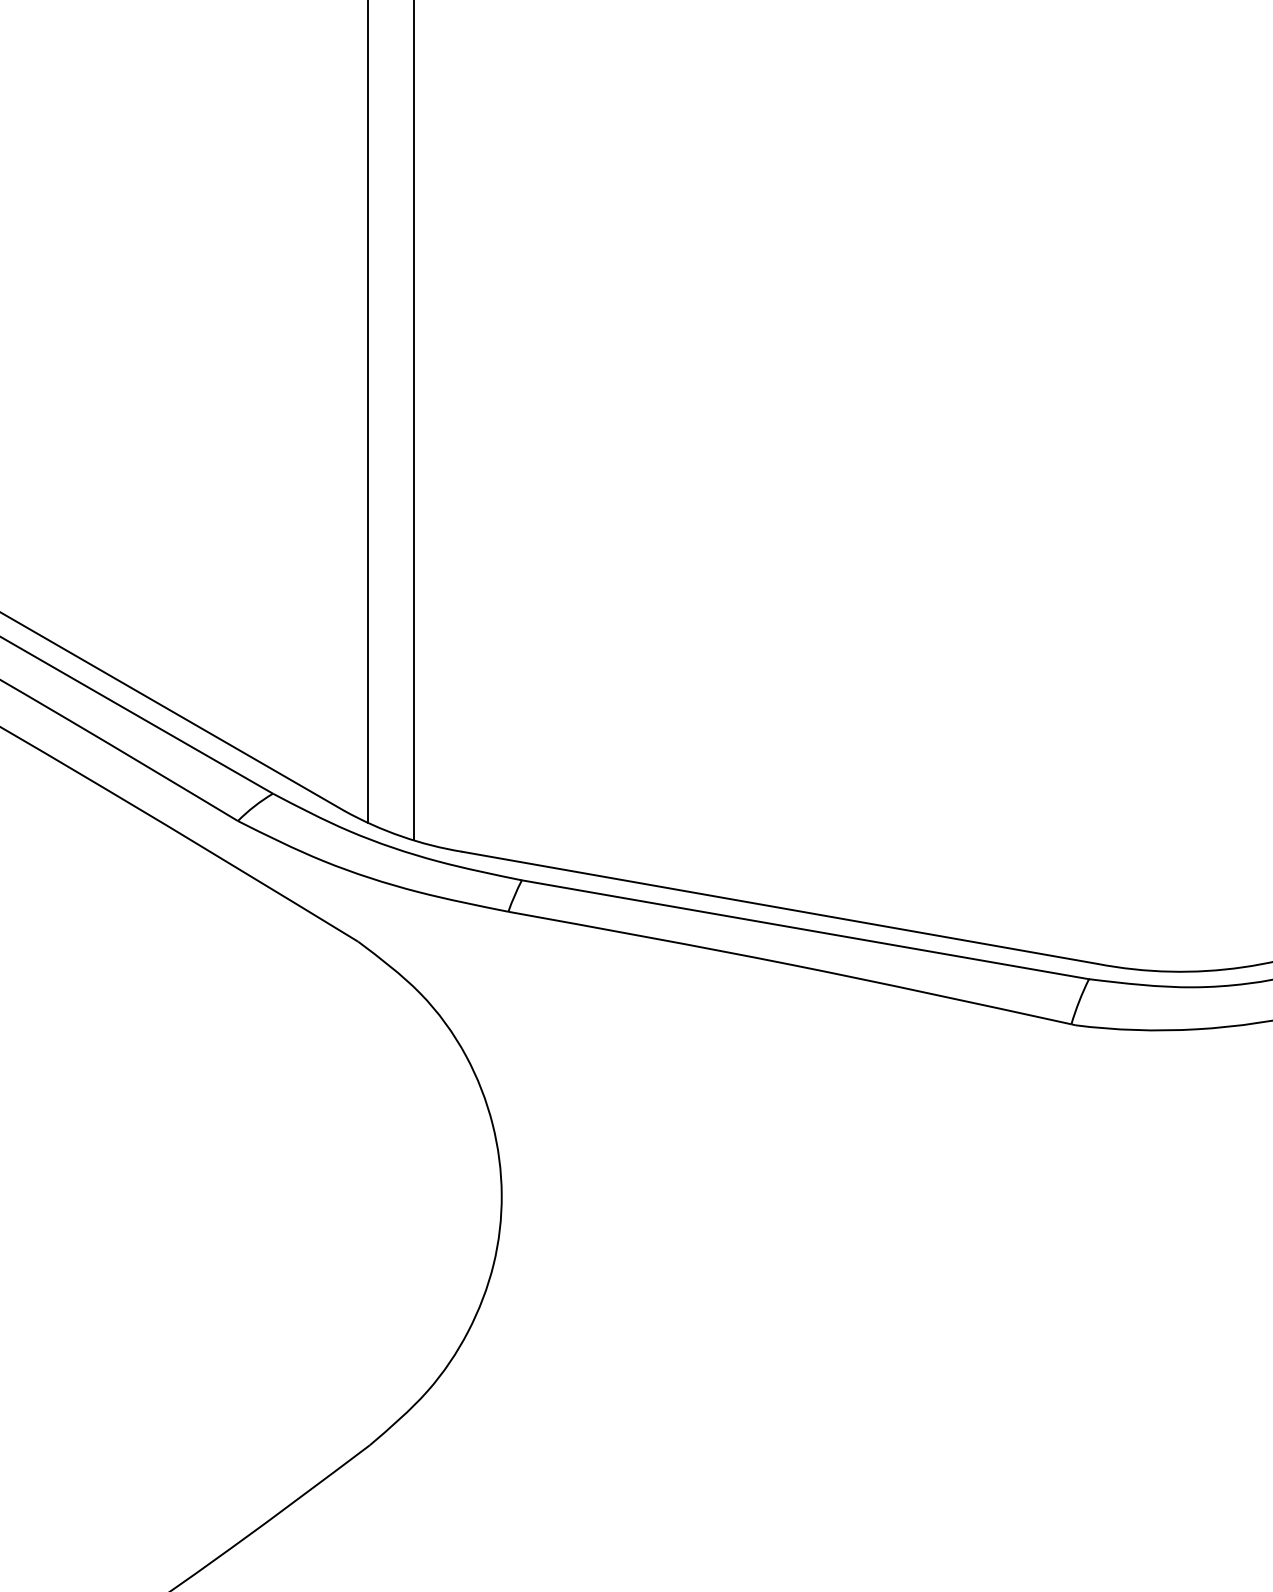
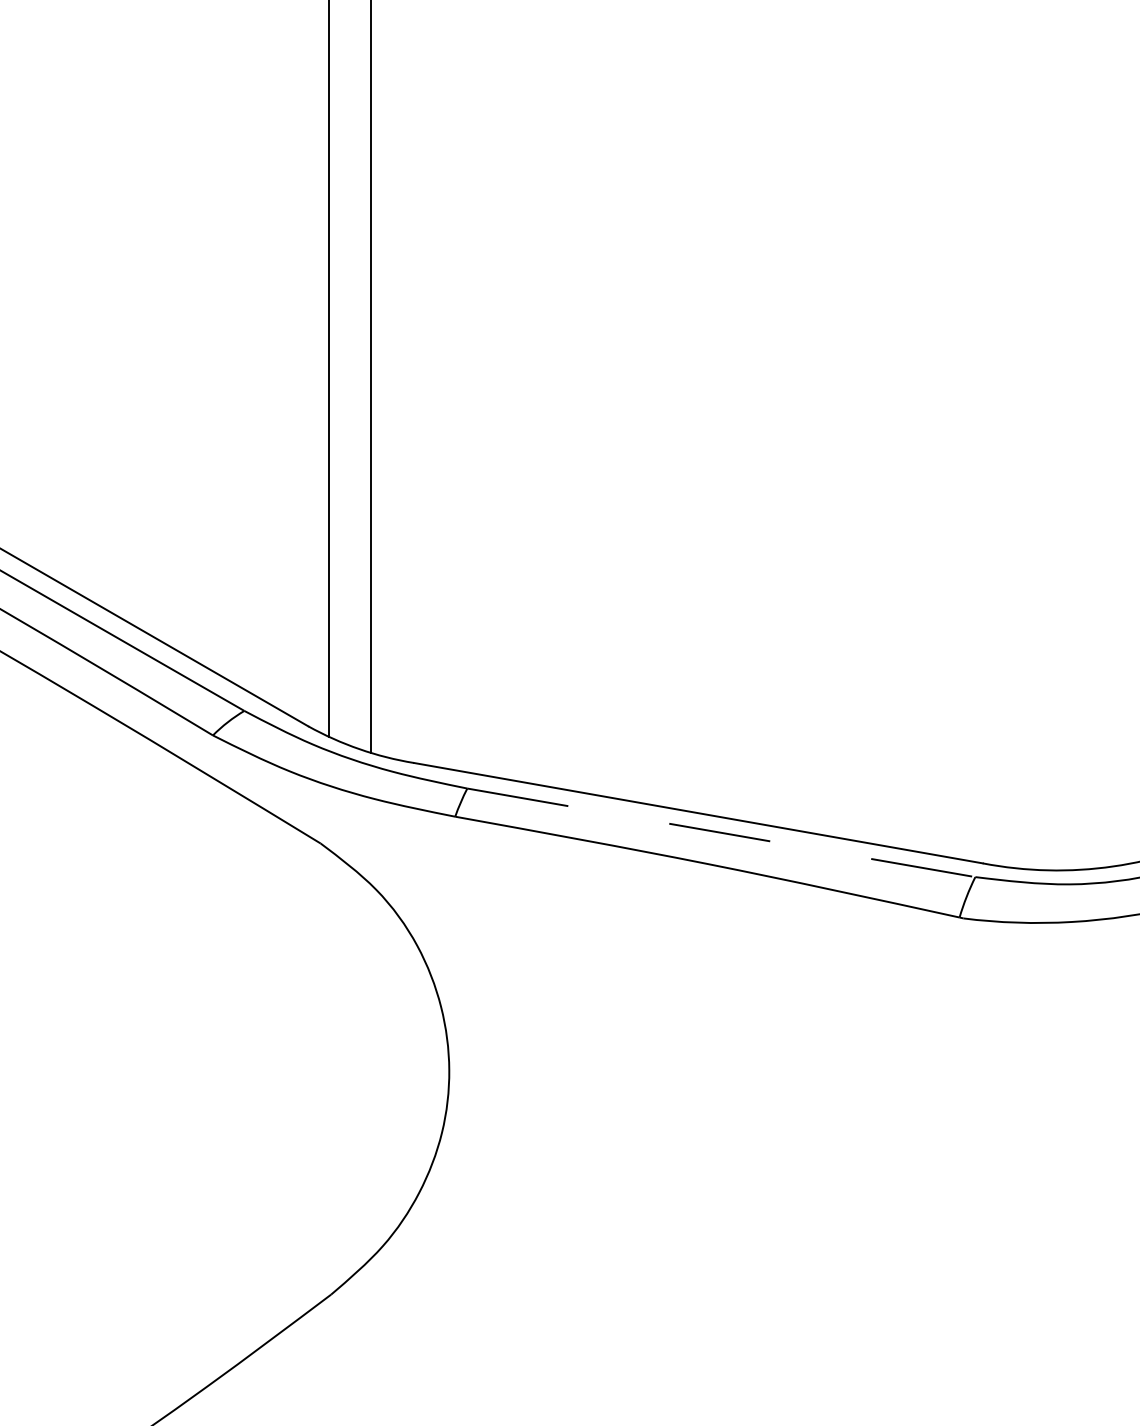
line: (805, 929) -> (721, 832), solid -> dashed

